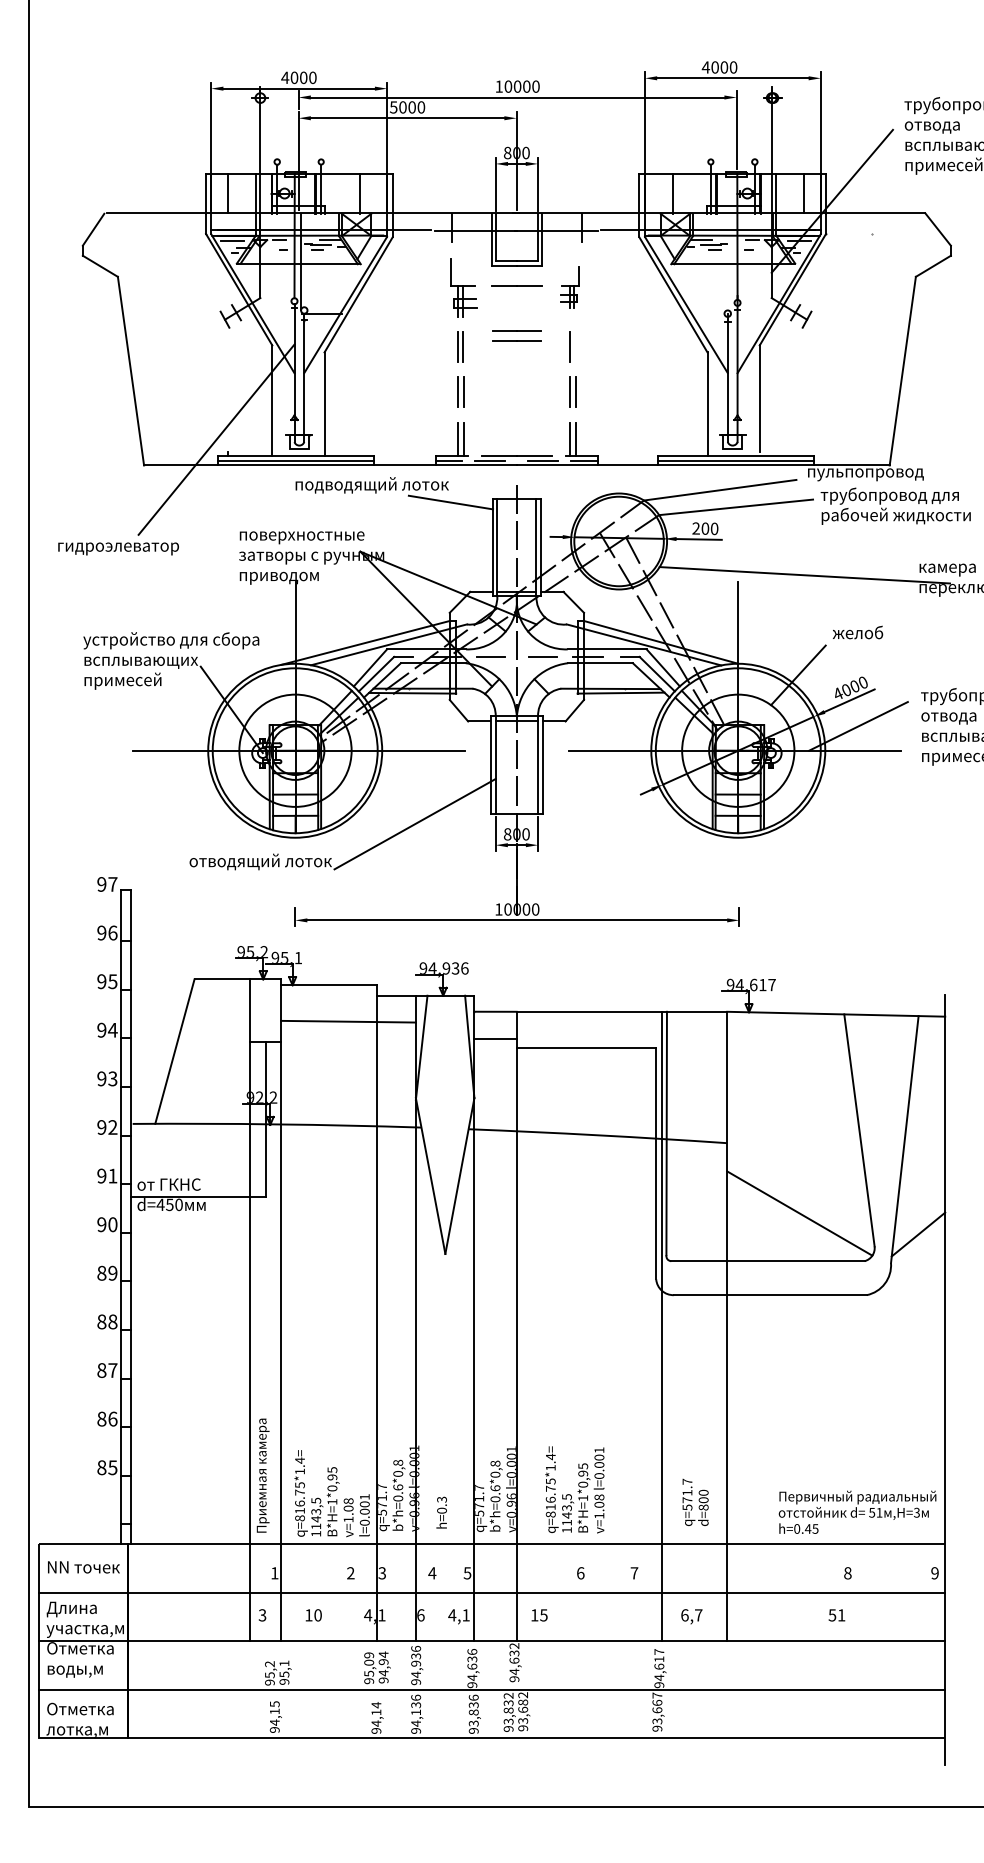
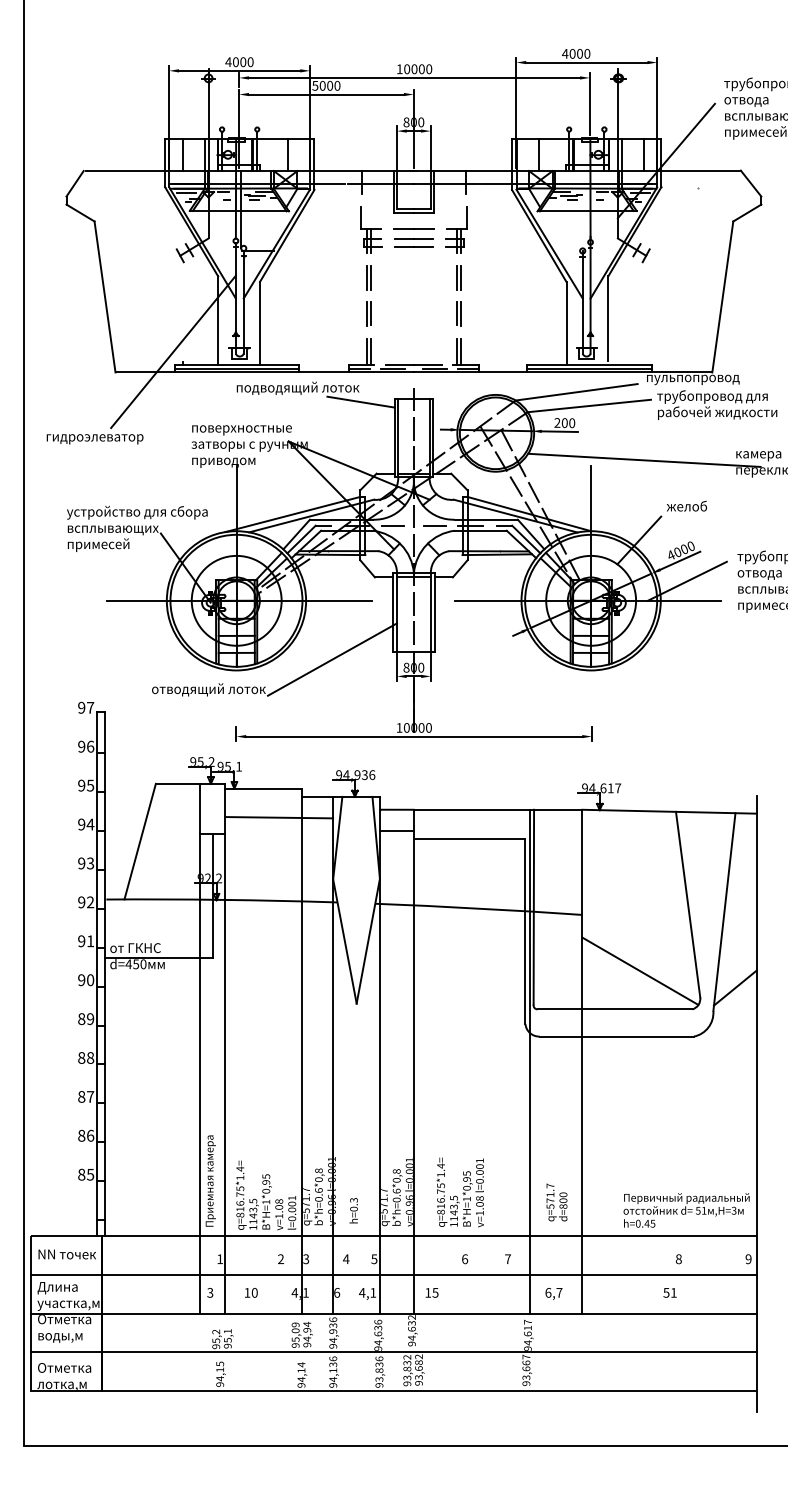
part: (570, 286) -> (456, 229), size x1.43
part: (516, 335) -> (413, 242), moved
line: (575, 346) -> (460, 277), added

